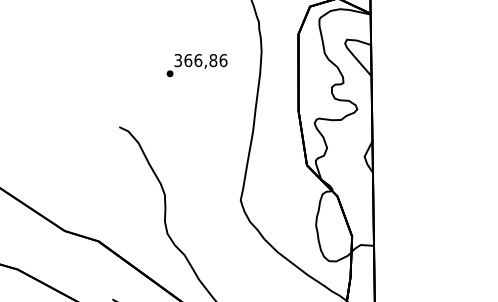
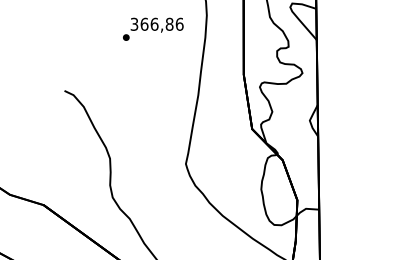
text: (196, 65) -> (152, 29), moved

